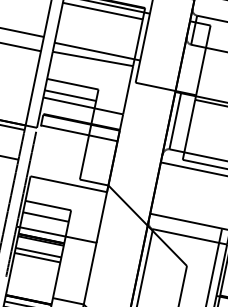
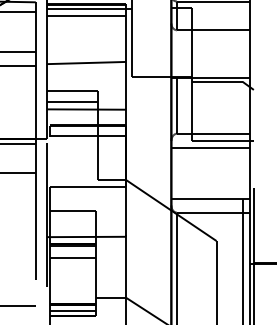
line: (97, 51) -> (89, 55), removed
line: (45, 217) -> (72, 222), removed
line: (36, 257) -> (72, 262), removed

